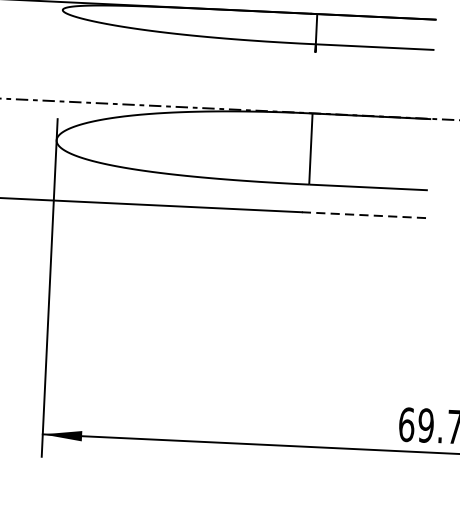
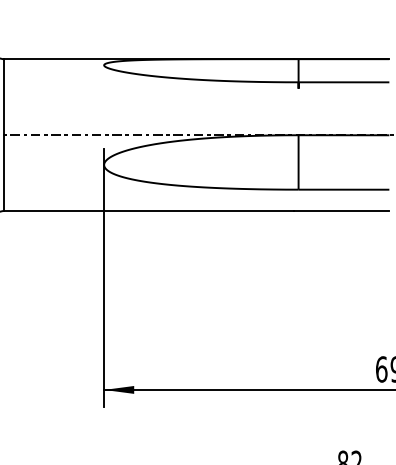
line: (363, 215) -> (341, 211), dashed -> solid

